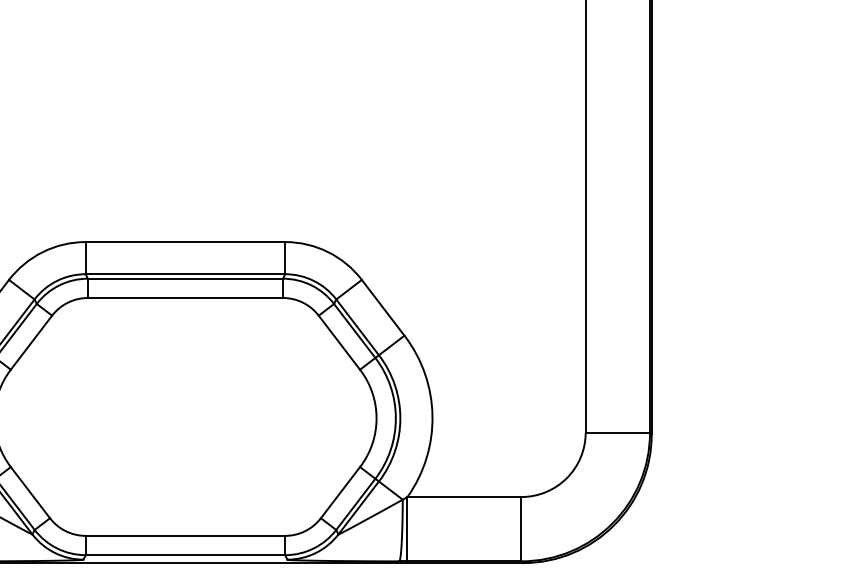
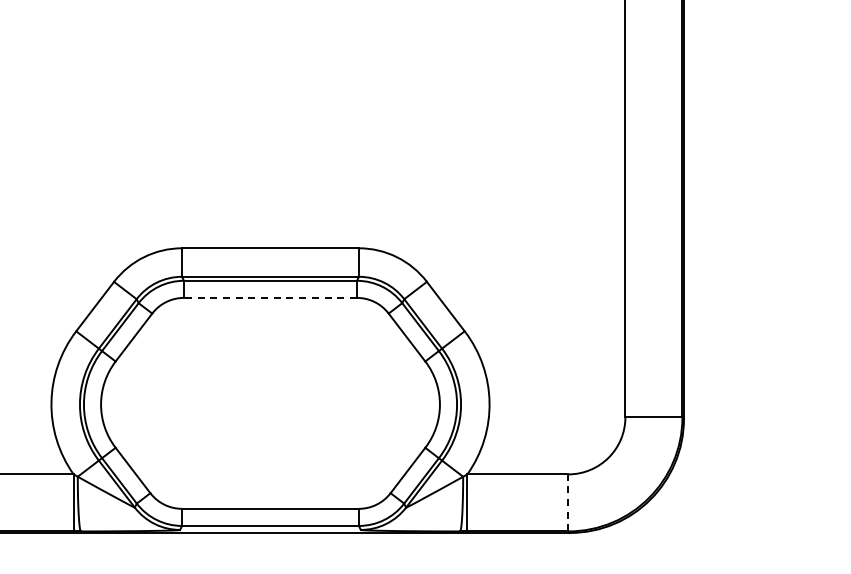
line: (185, 297) -> (270, 297), solid -> dashed
line: (521, 528) -> (568, 502), solid -> dashed

